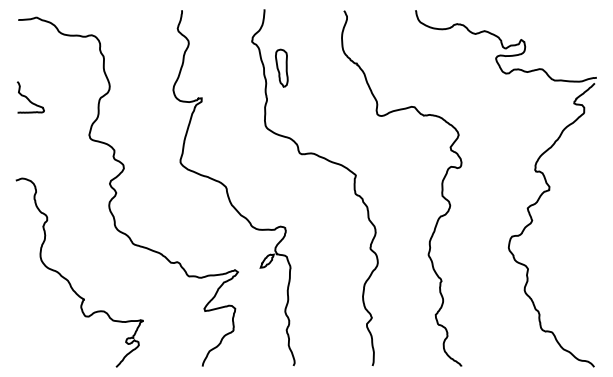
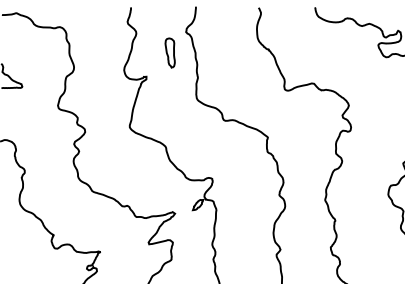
part: (281, 67) -> (169, 52), moved

